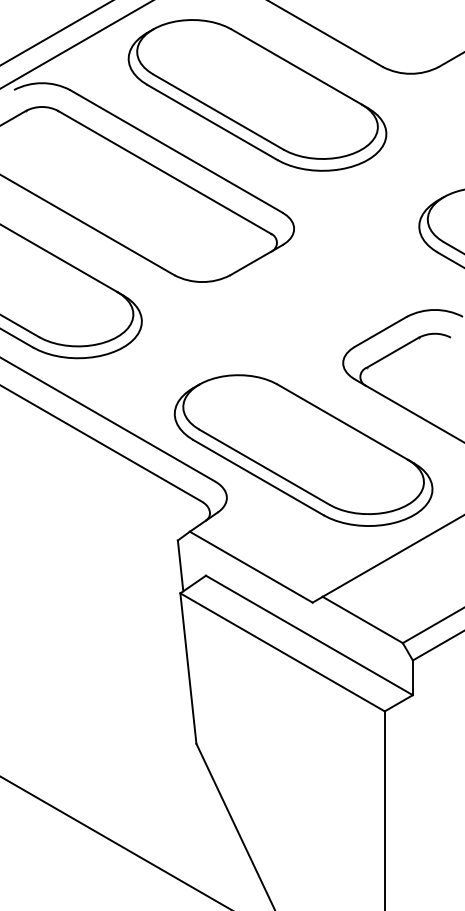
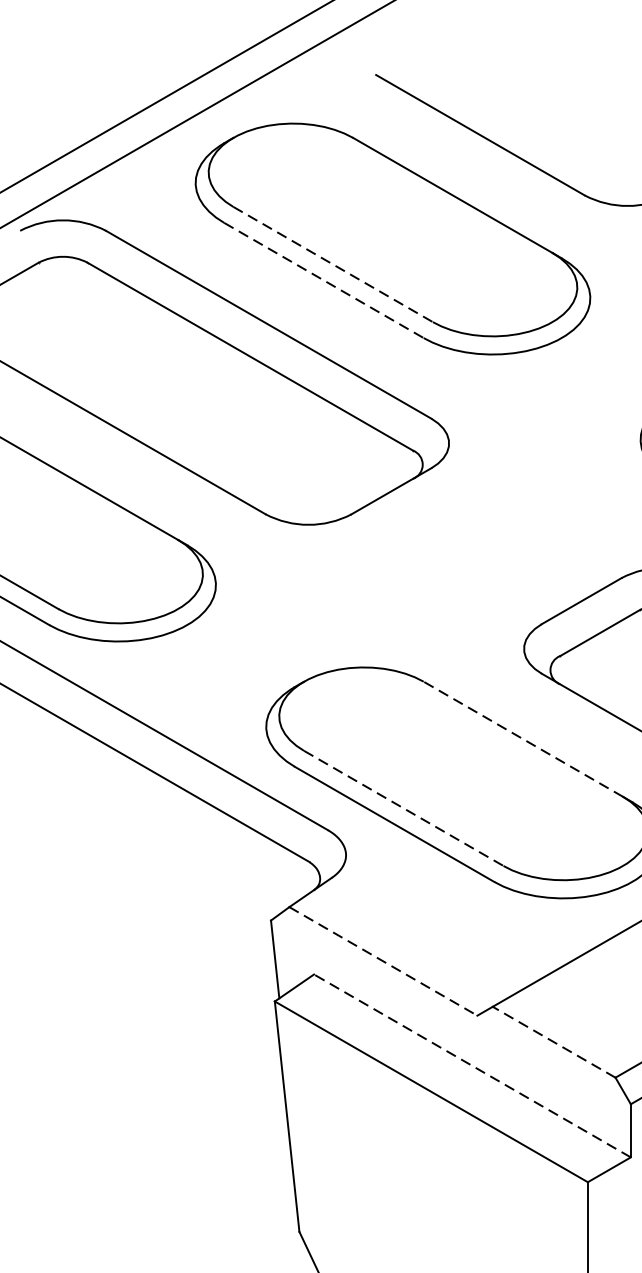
line: (218, 112) -> (333, 265), solid -> dashed
line: (212, 122) -> (324, 280), solid -> dashed
line: (342, 421) -> (523, 738), solid -> dashed
line: (265, 467) -> (405, 808), solid -> dashed
line: (251, 567) -> (383, 961), solid -> dashed
line: (362, 619) -> (553, 1041), solid -> dashed
line: (308, 635) -> (471, 1066), solid -> dashed

